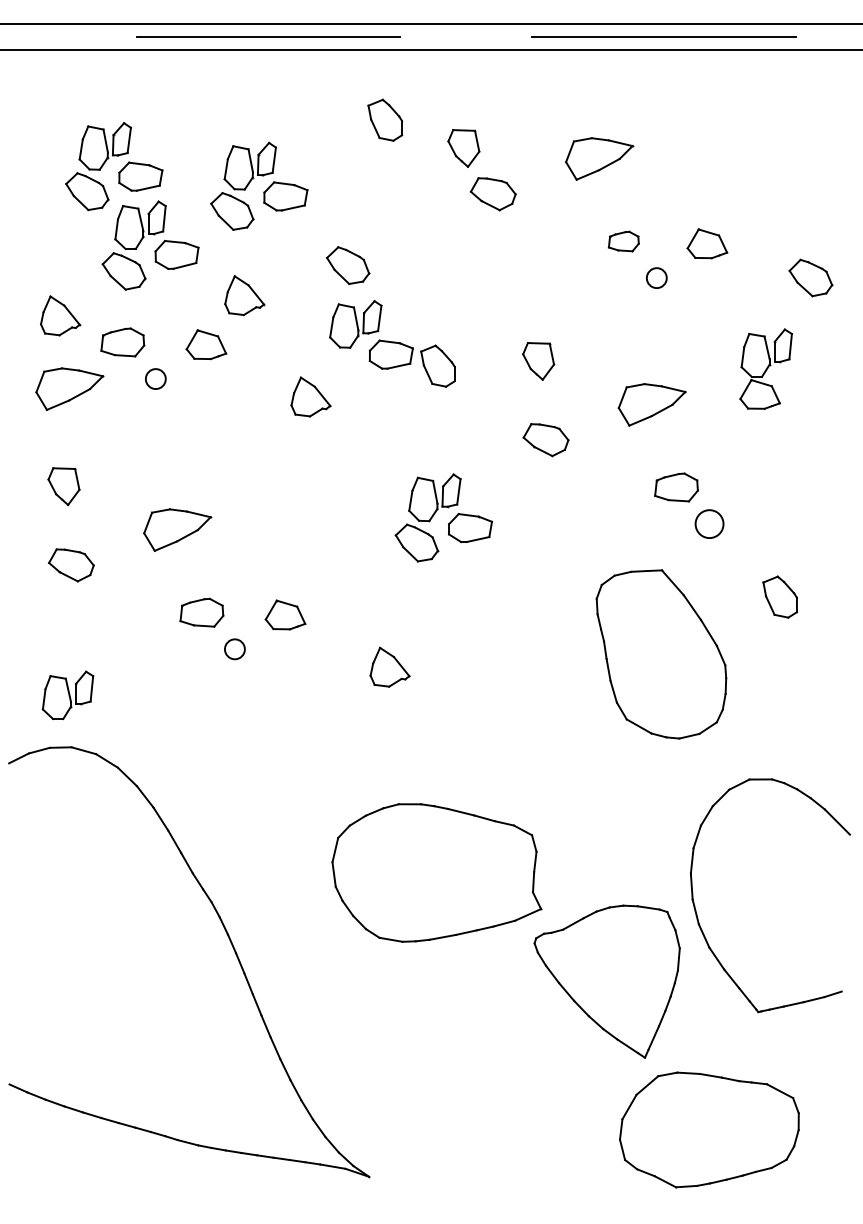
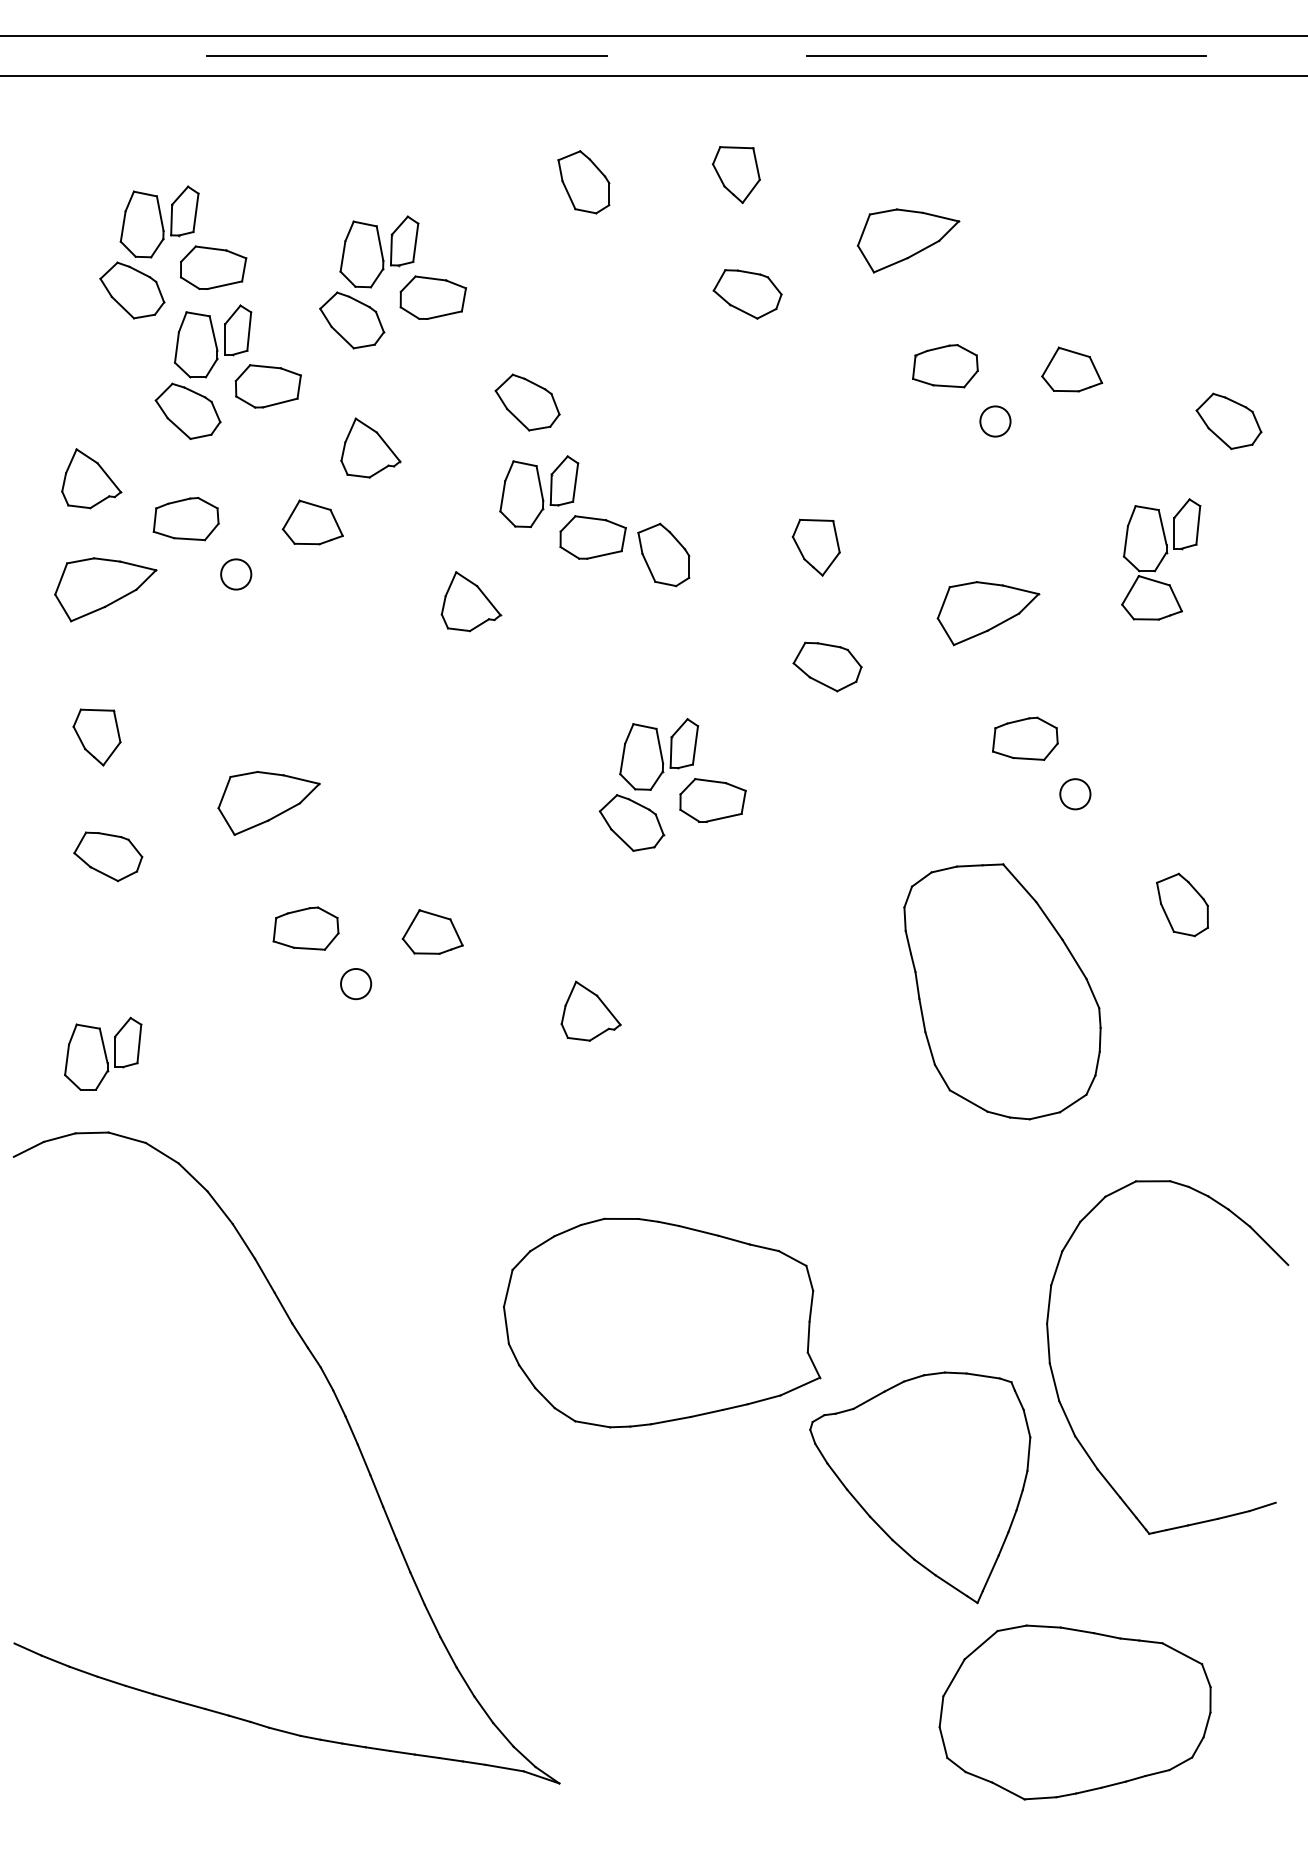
part: (463, 148) -> (735, 175), moved
part: (623, 241) -> (944, 366), size x1.43
circle: (709, 523) -> (1075, 793), size x0.71

